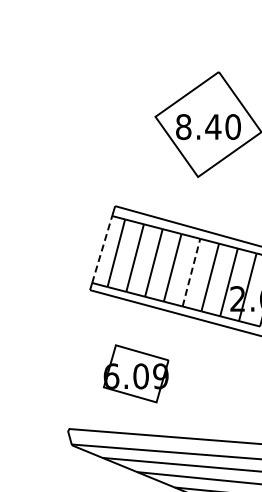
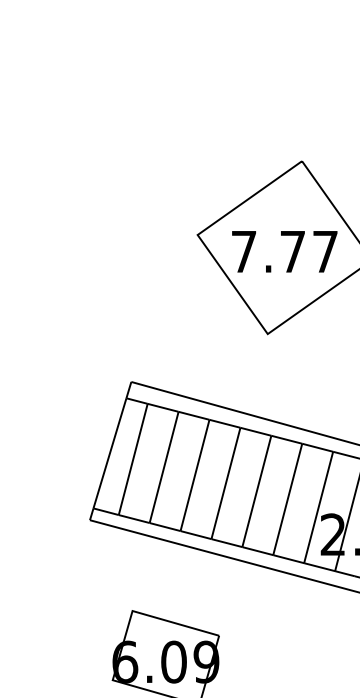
text: (208, 127) -> (284, 252), 8.40 -> 7.77
line: (102, 249) -> (110, 453), dashed -> solid
line: (191, 272) -> (256, 491), dashed -> solid

